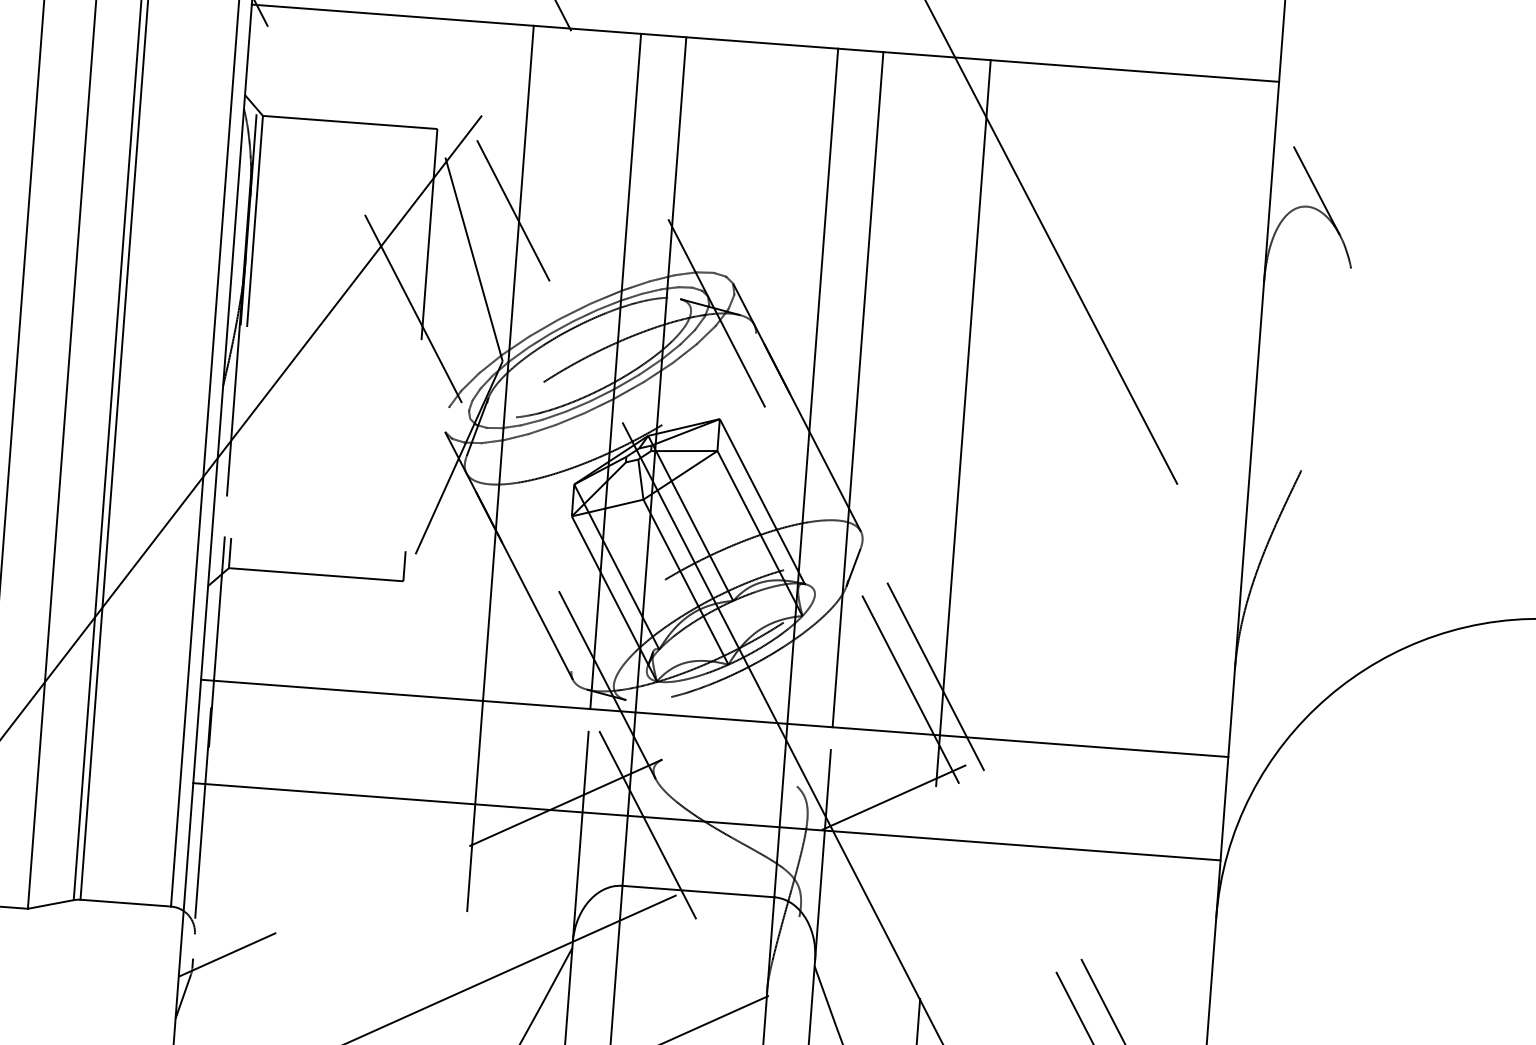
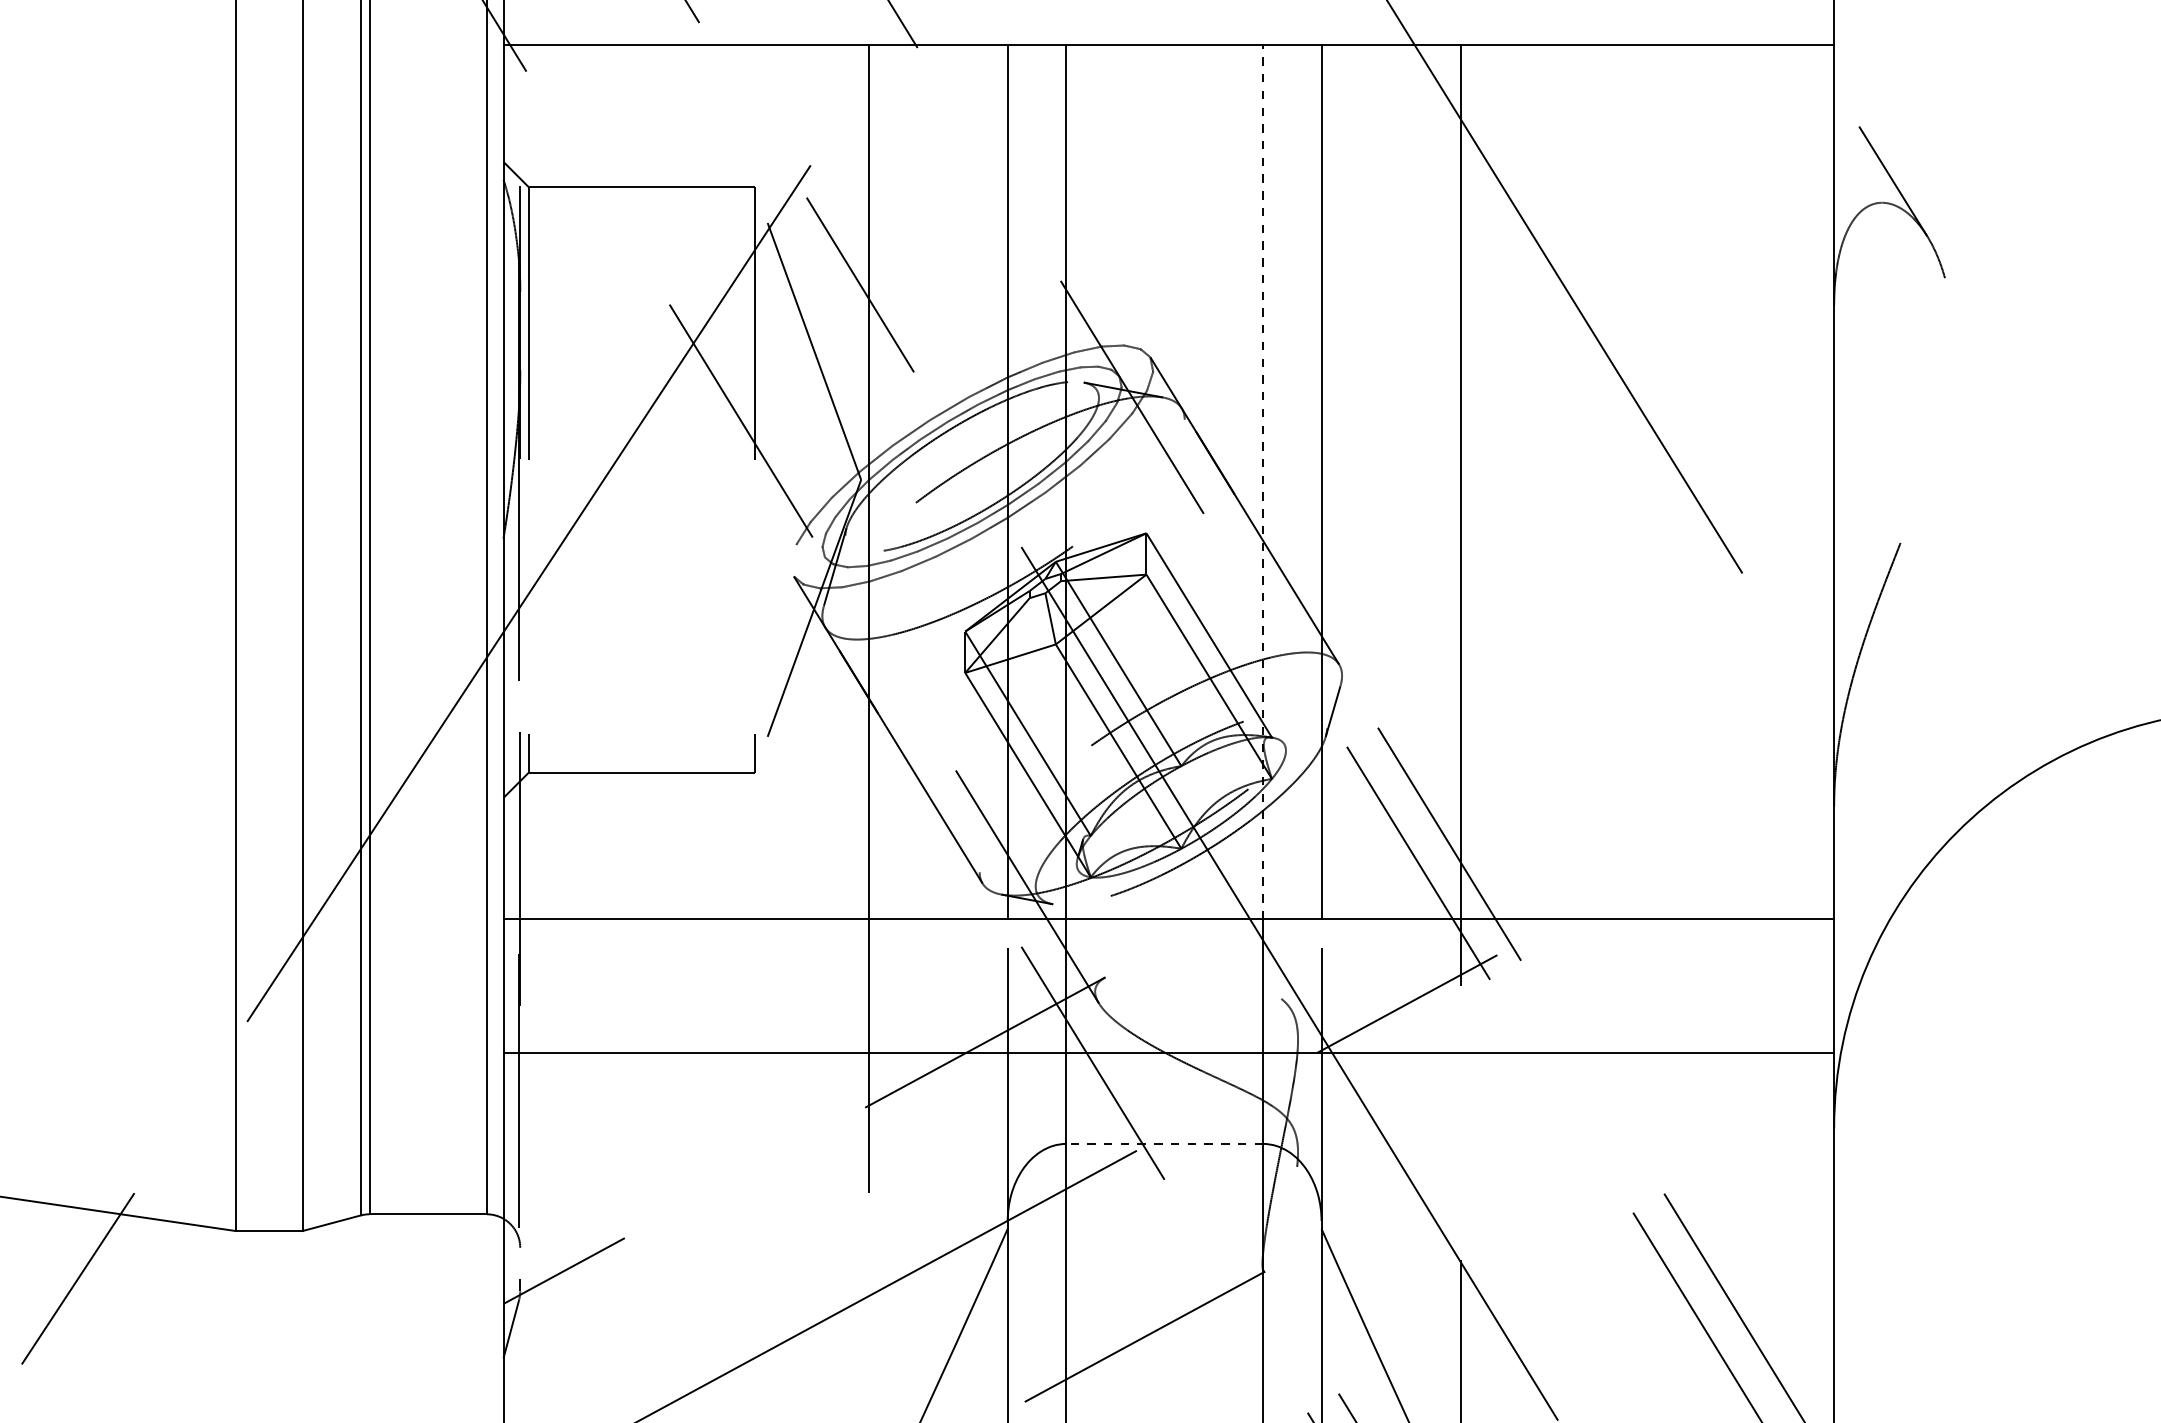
line: (812, 385) -> (1262, 481), solid -> dashed
line: (698, 891) -> (1164, 1143), solid -> dashed

